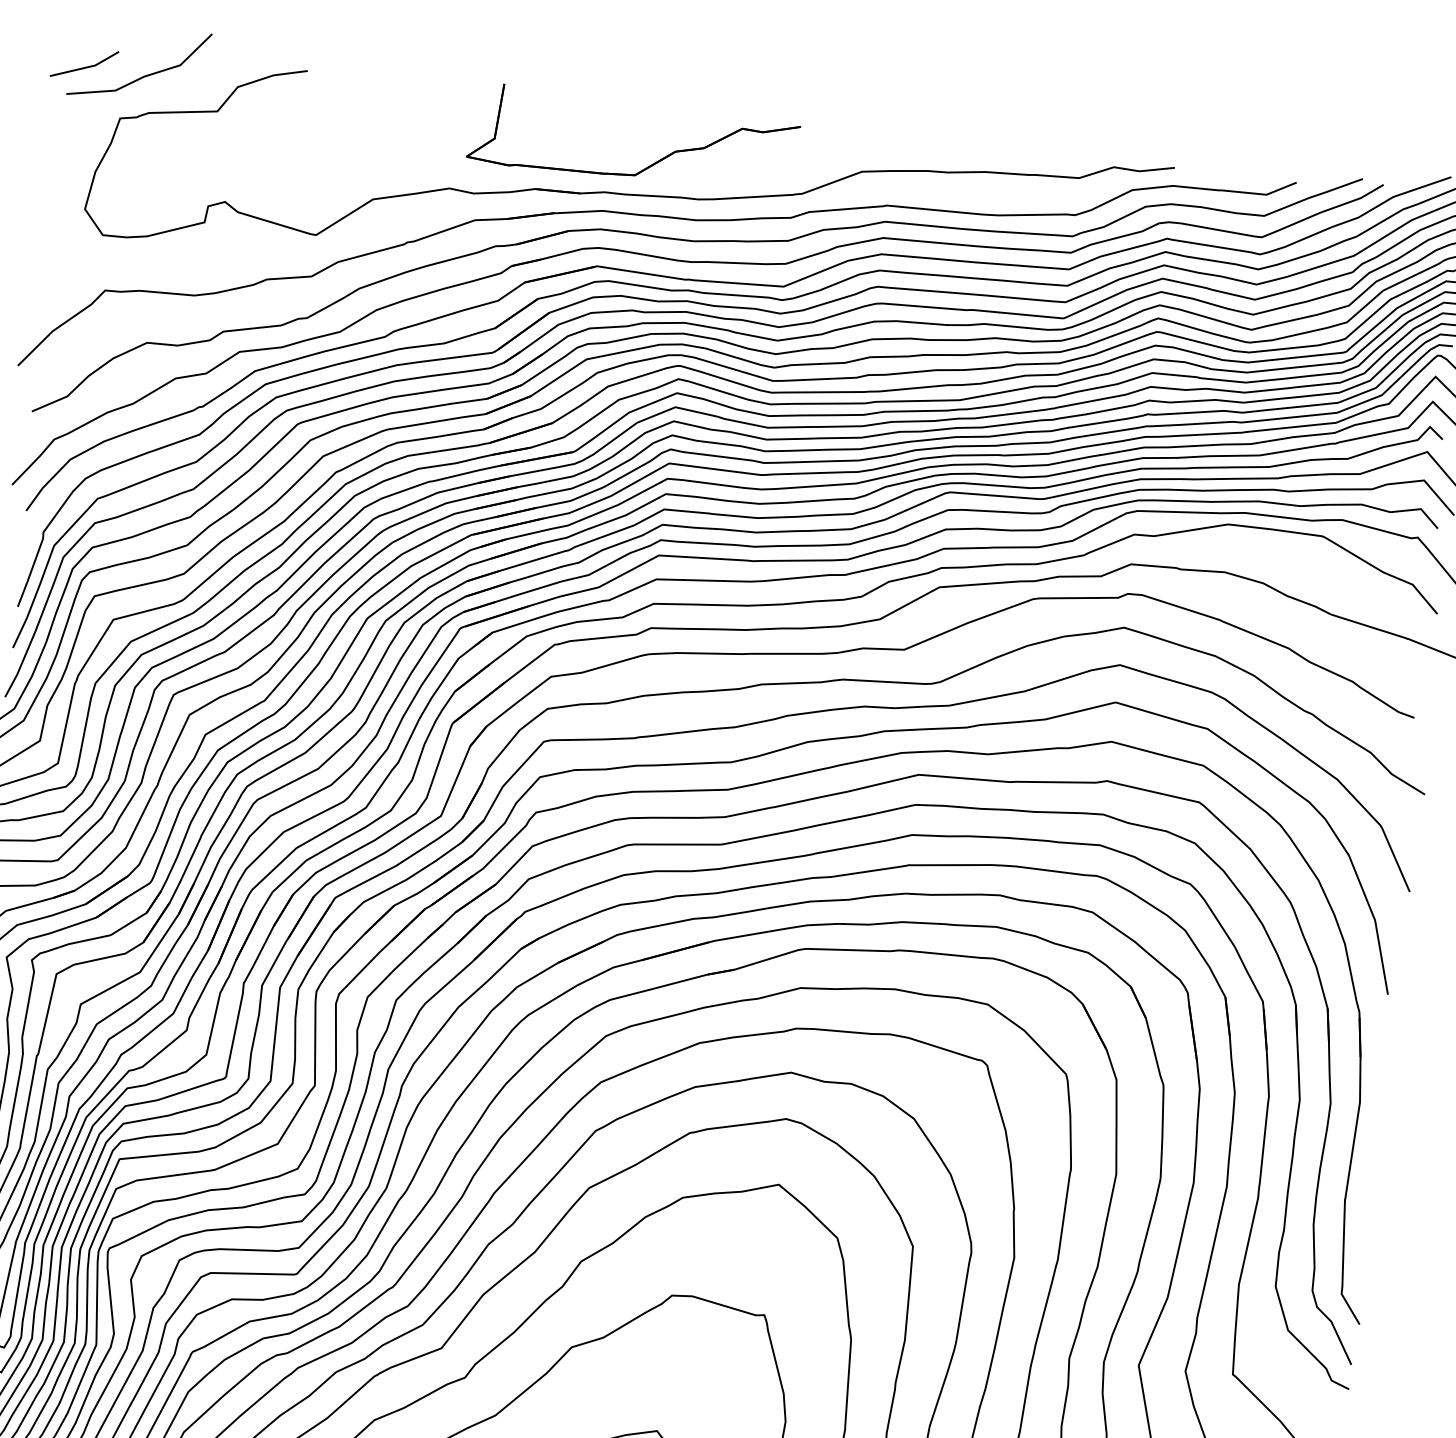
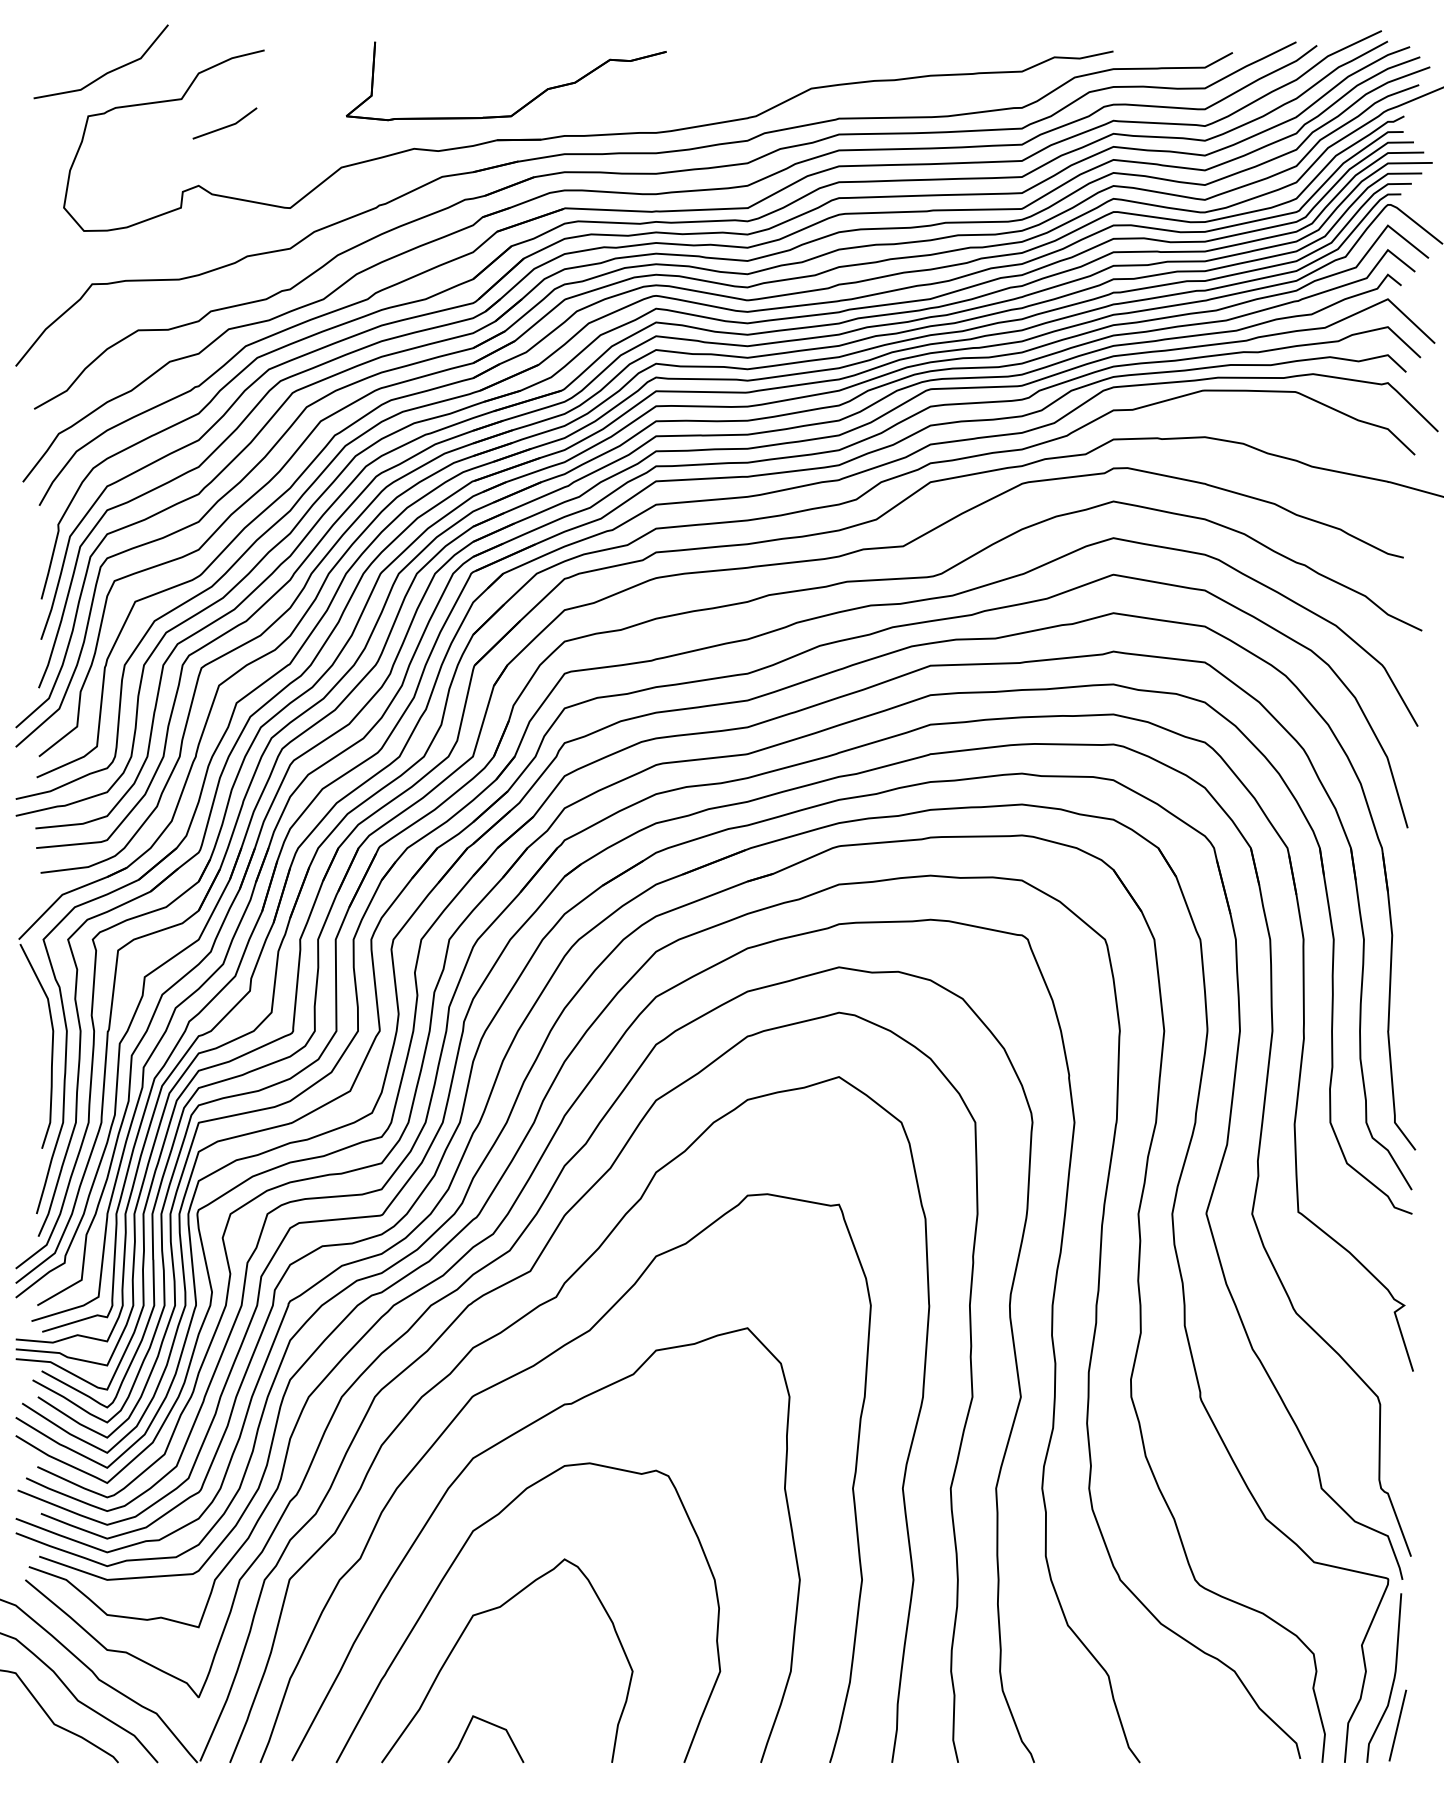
line: (83, 67) -> (224, 126), moved
part: (648, 165) -> (523, 105), moved

